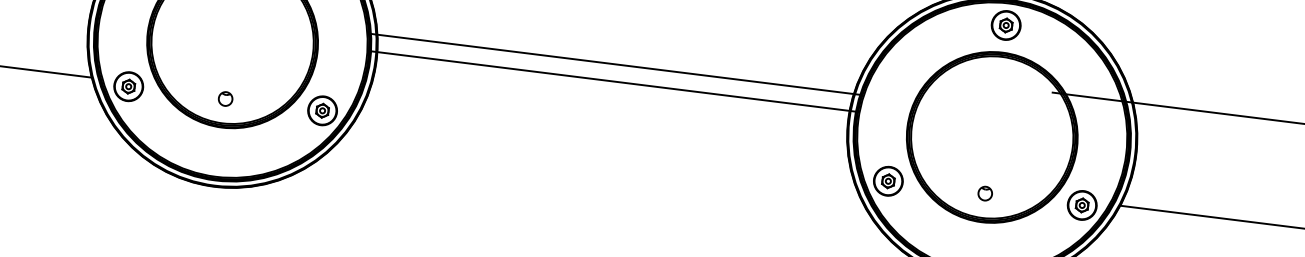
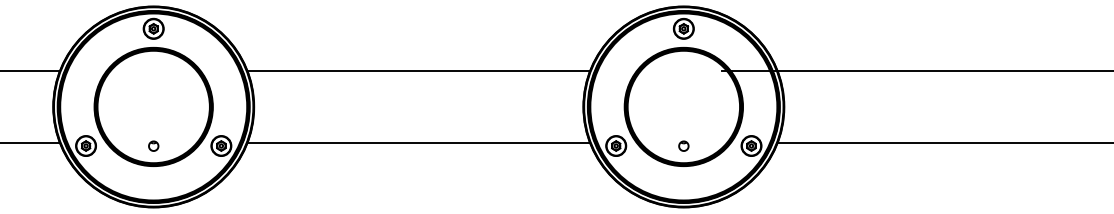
line: (615, 65) -> (418, 71), moved
line: (613, 80) -> (418, 142), moved

